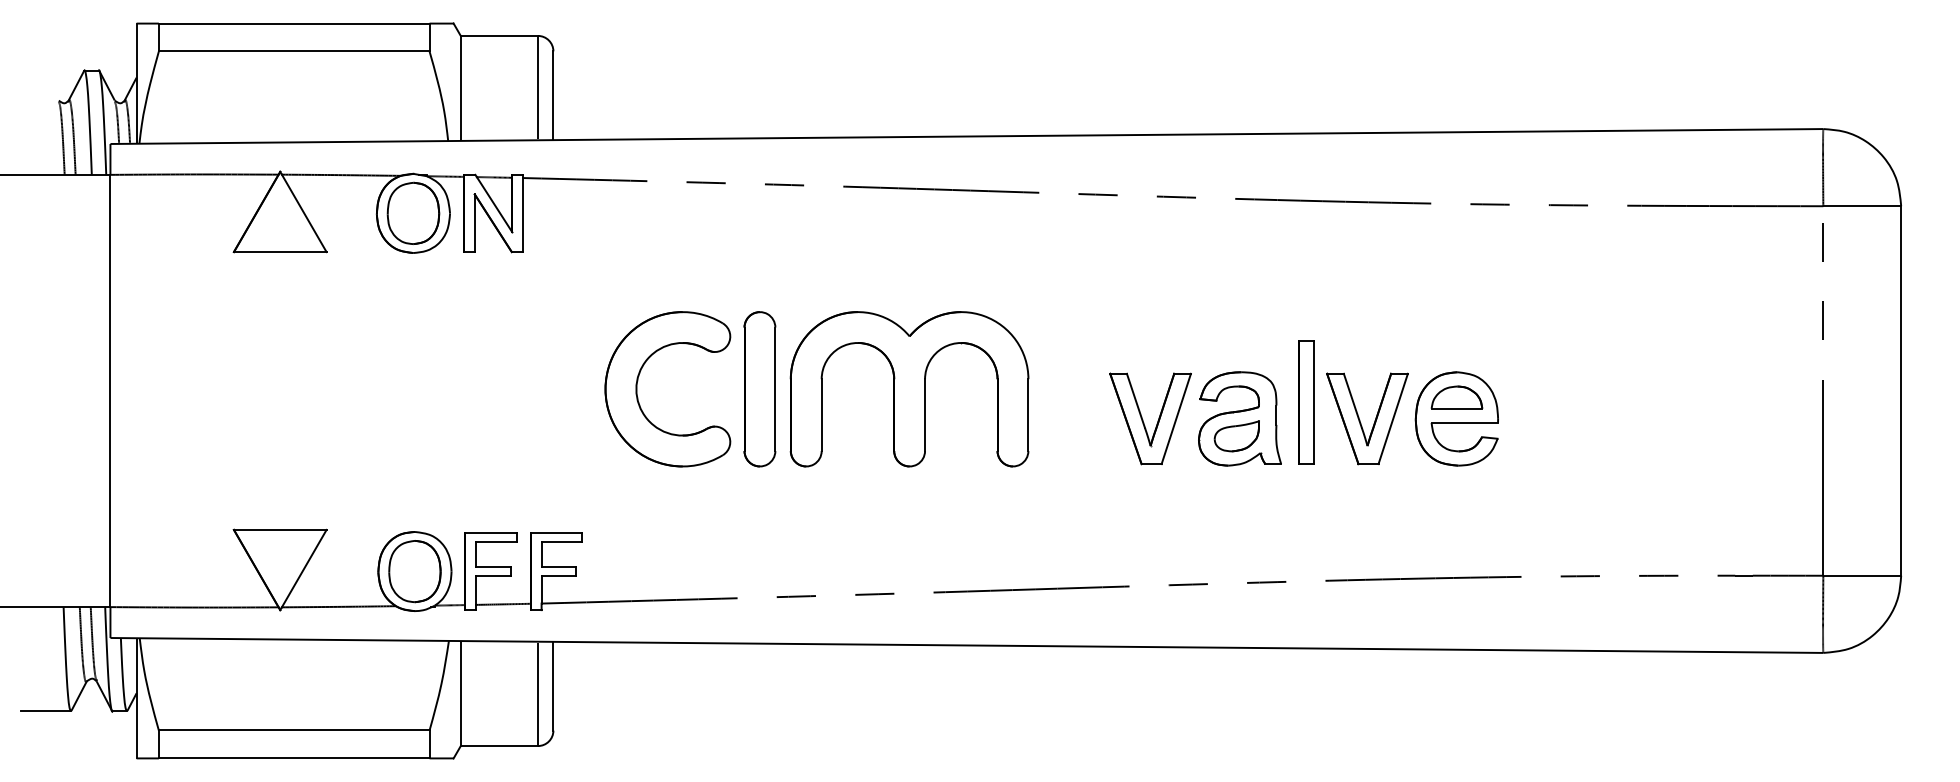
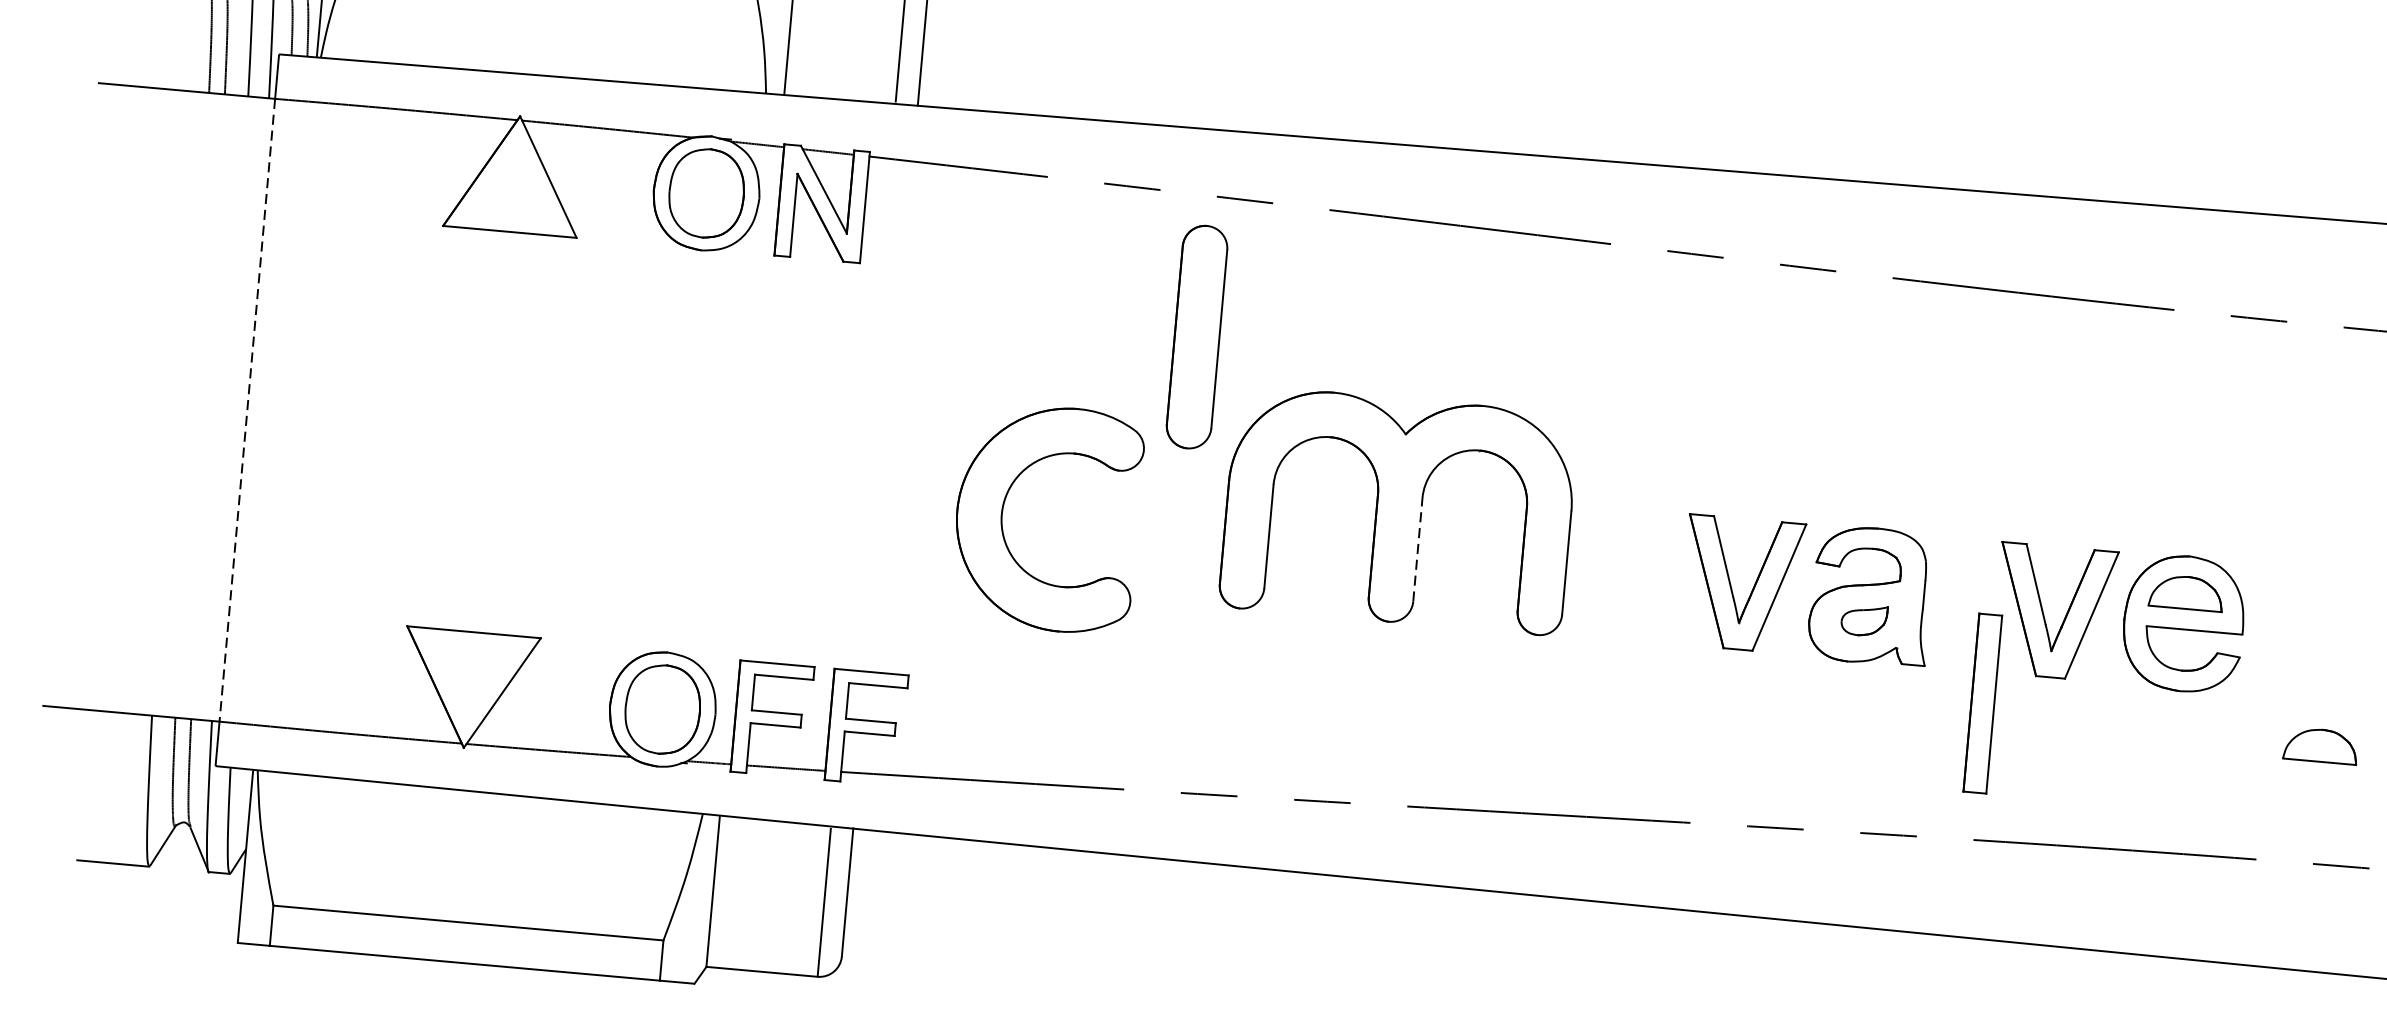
part: (637, 389) -> (1003, 514), moved
part: (759, 389) -> (1196, 337), moved
line: (110, 391) -> (247, 410), solid -> dashed
part: (1306, 402) -> (1982, 703), moved
line: (925, 415) -> (1418, 550), solid -> dashed
part: (1236, 436) -> (1863, 620), size x0.7
part: (1558, 494) -> (2320, 745), added

